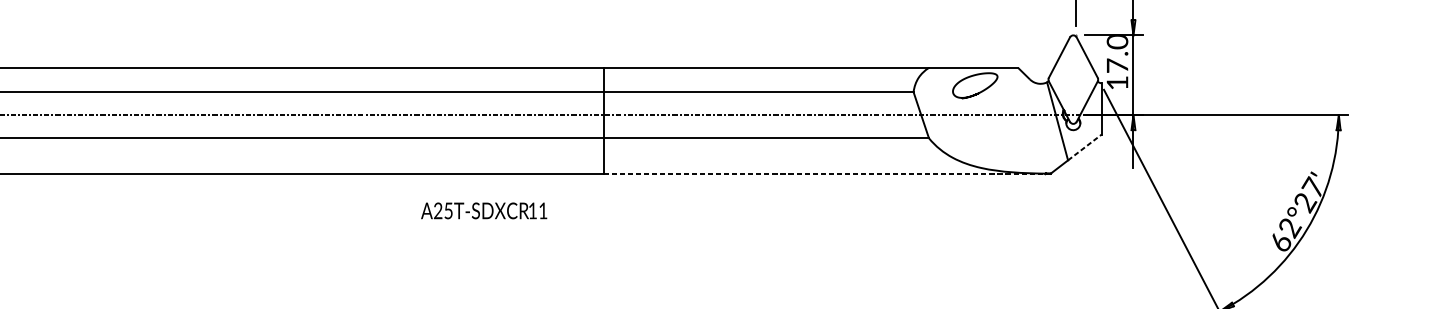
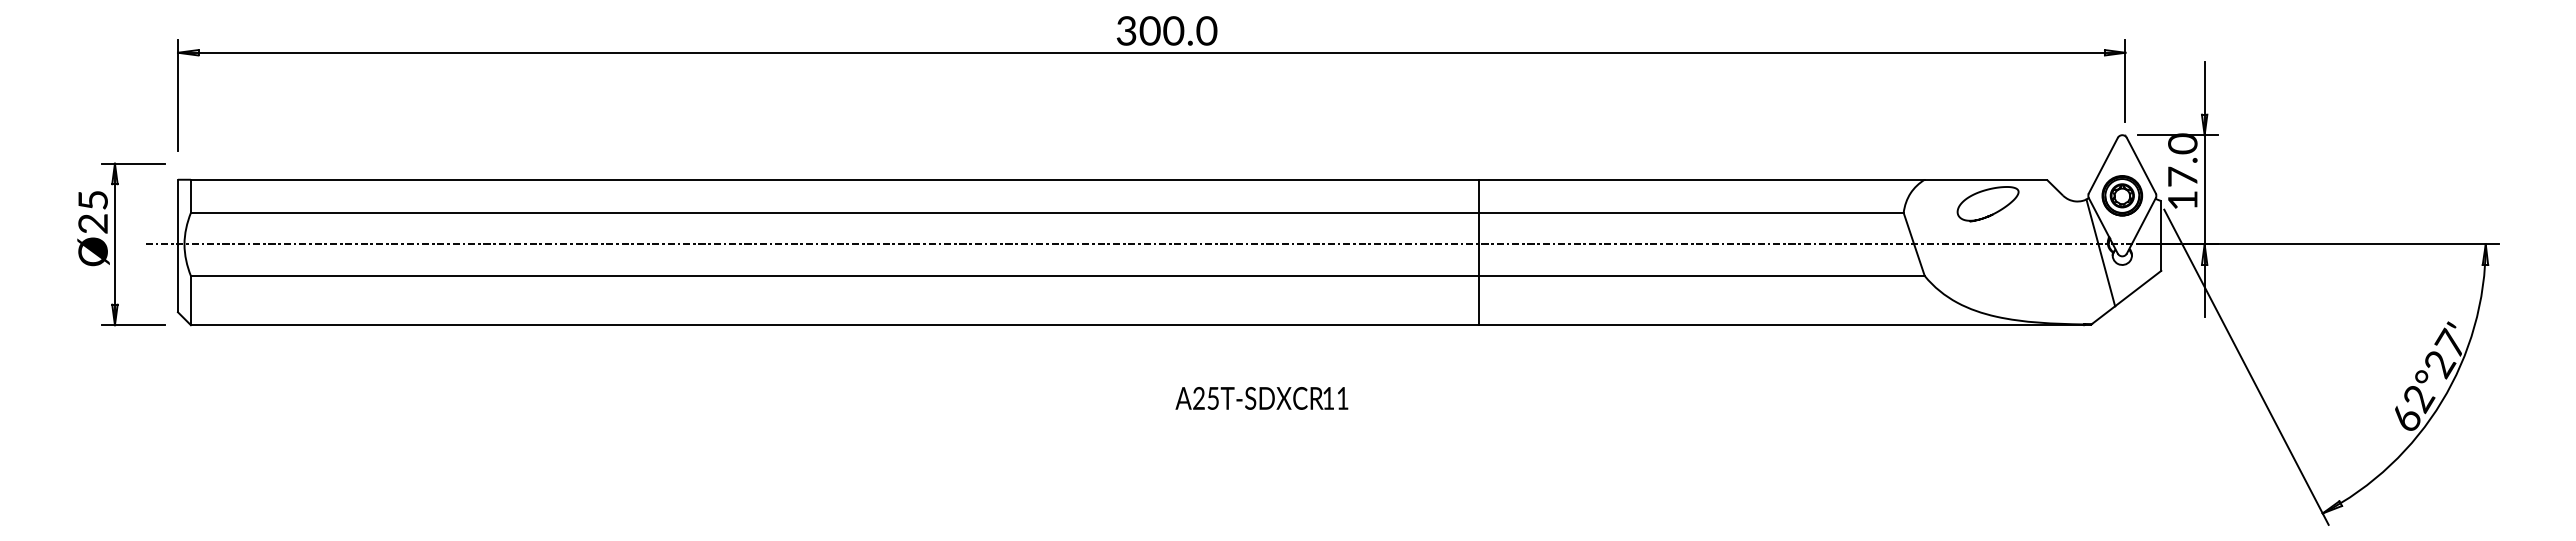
part: (1073, 79) -> (2122, 195), added
line: (1085, 147) -> (2138, 288), dashed -> solid
line: (825, 174) -> (1782, 325), dashed -> solid
text: (483, 210) -> (1261, 398), moved

